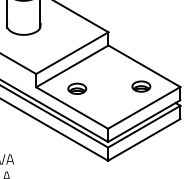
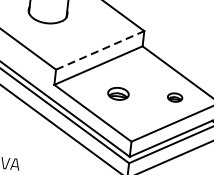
line: (72, 53) -> (100, 50), solid -> dashed
part: (141, 86) -> (175, 97), size x0.7
part: (77, 88) -> (118, 93), moved

